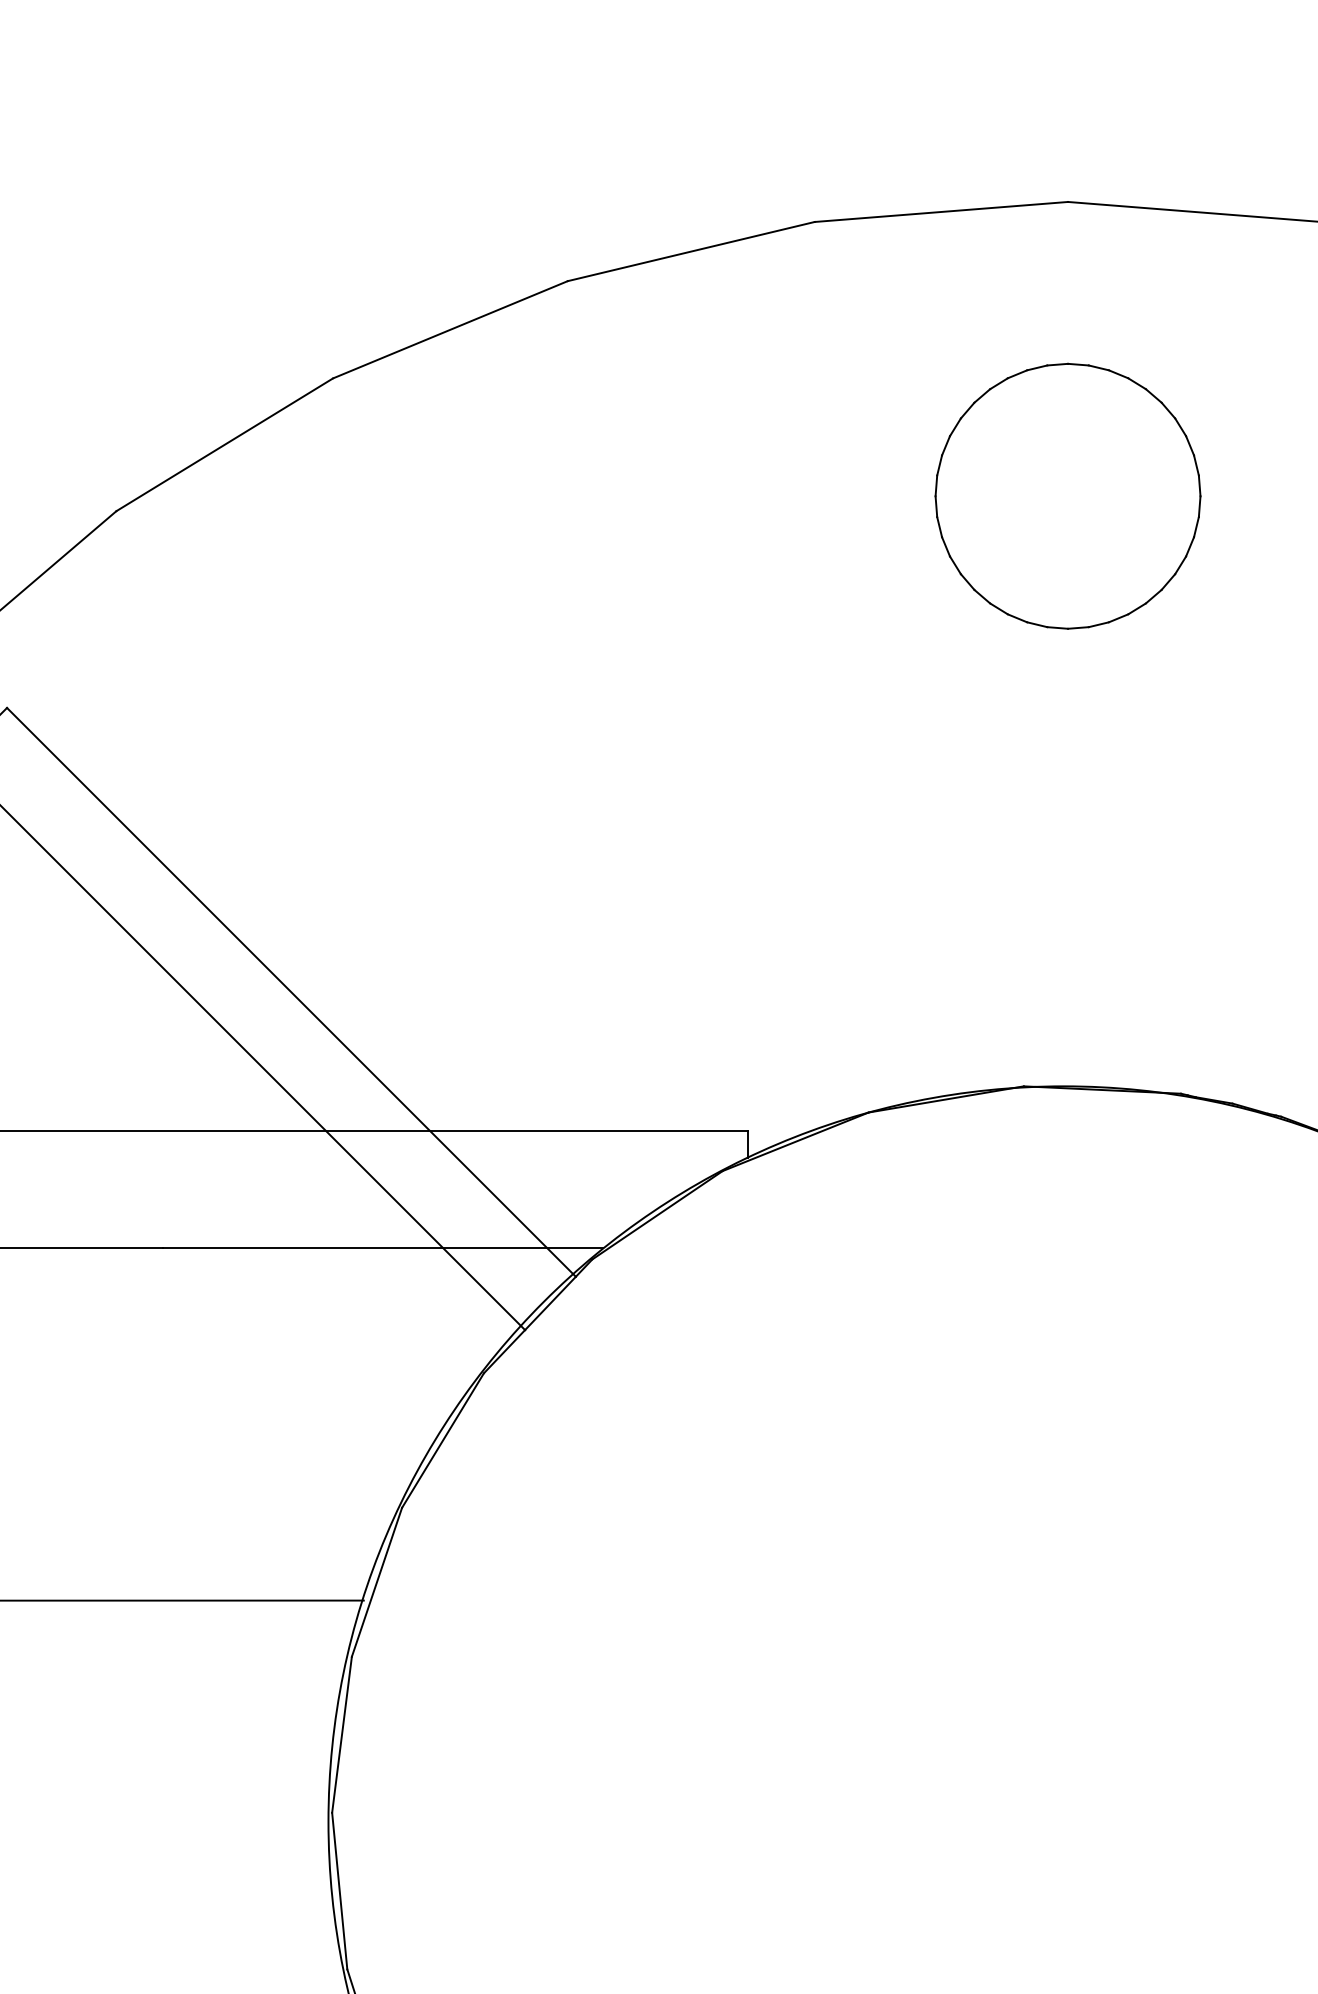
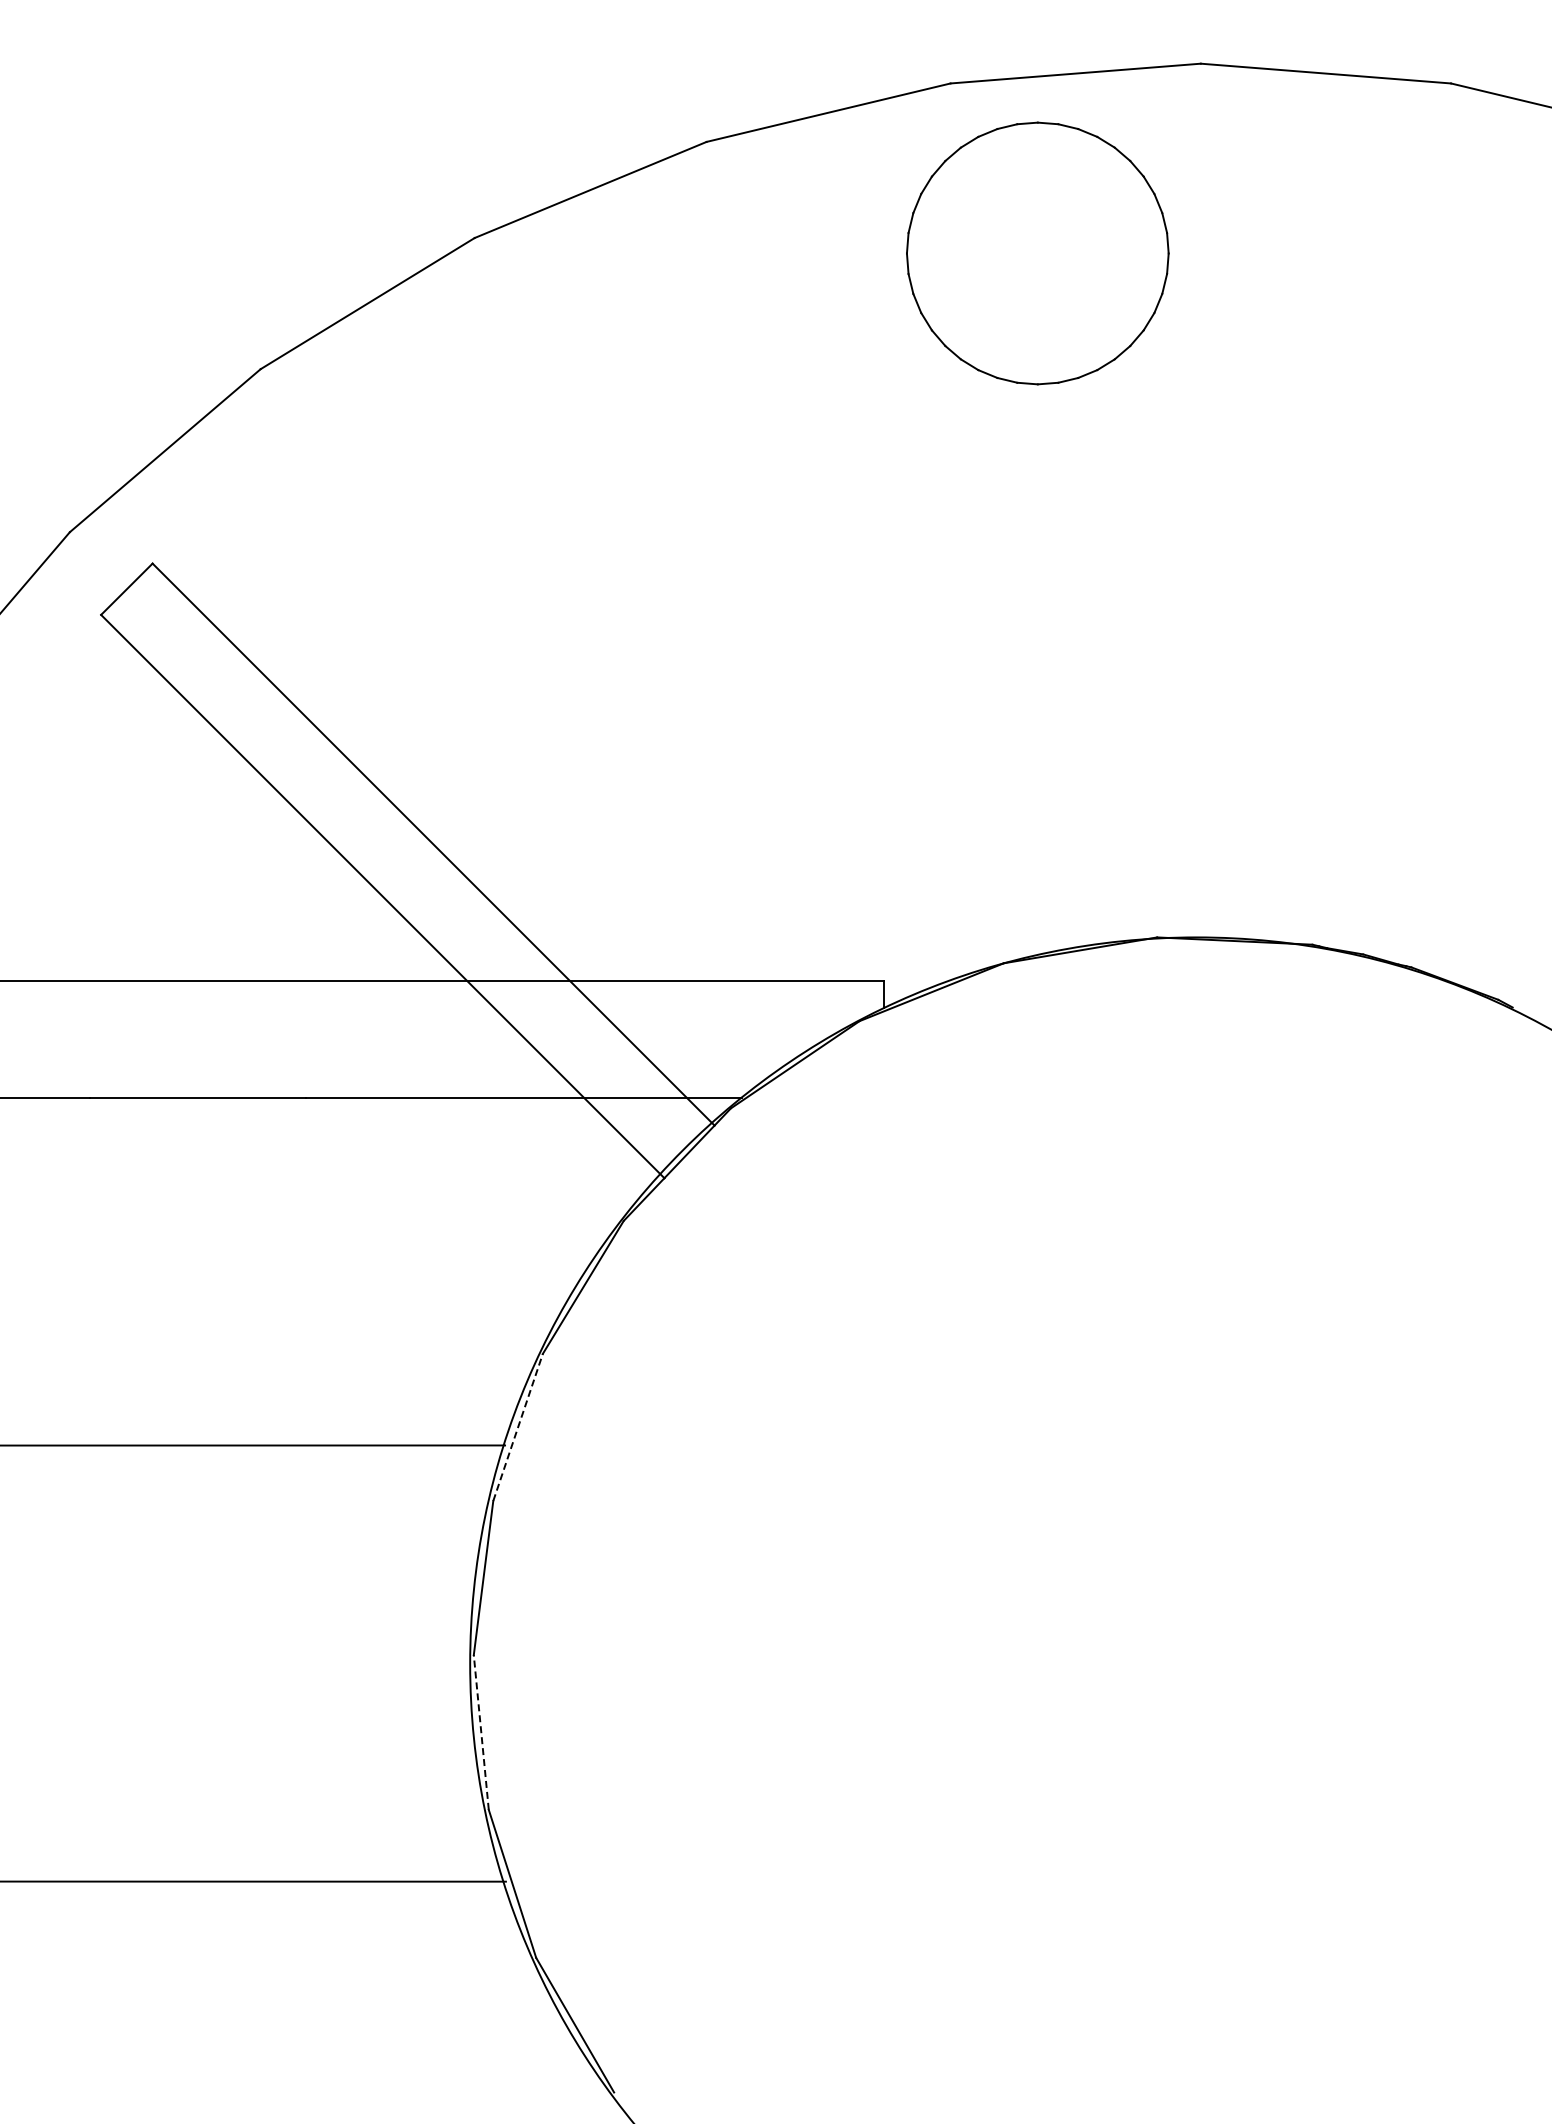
part: (1067, 496) -> (1037, 253), moved
line: (377, 1582) -> (518, 1427), solid -> dashed
line: (339, 1891) -> (481, 1732), solid -> dashed

